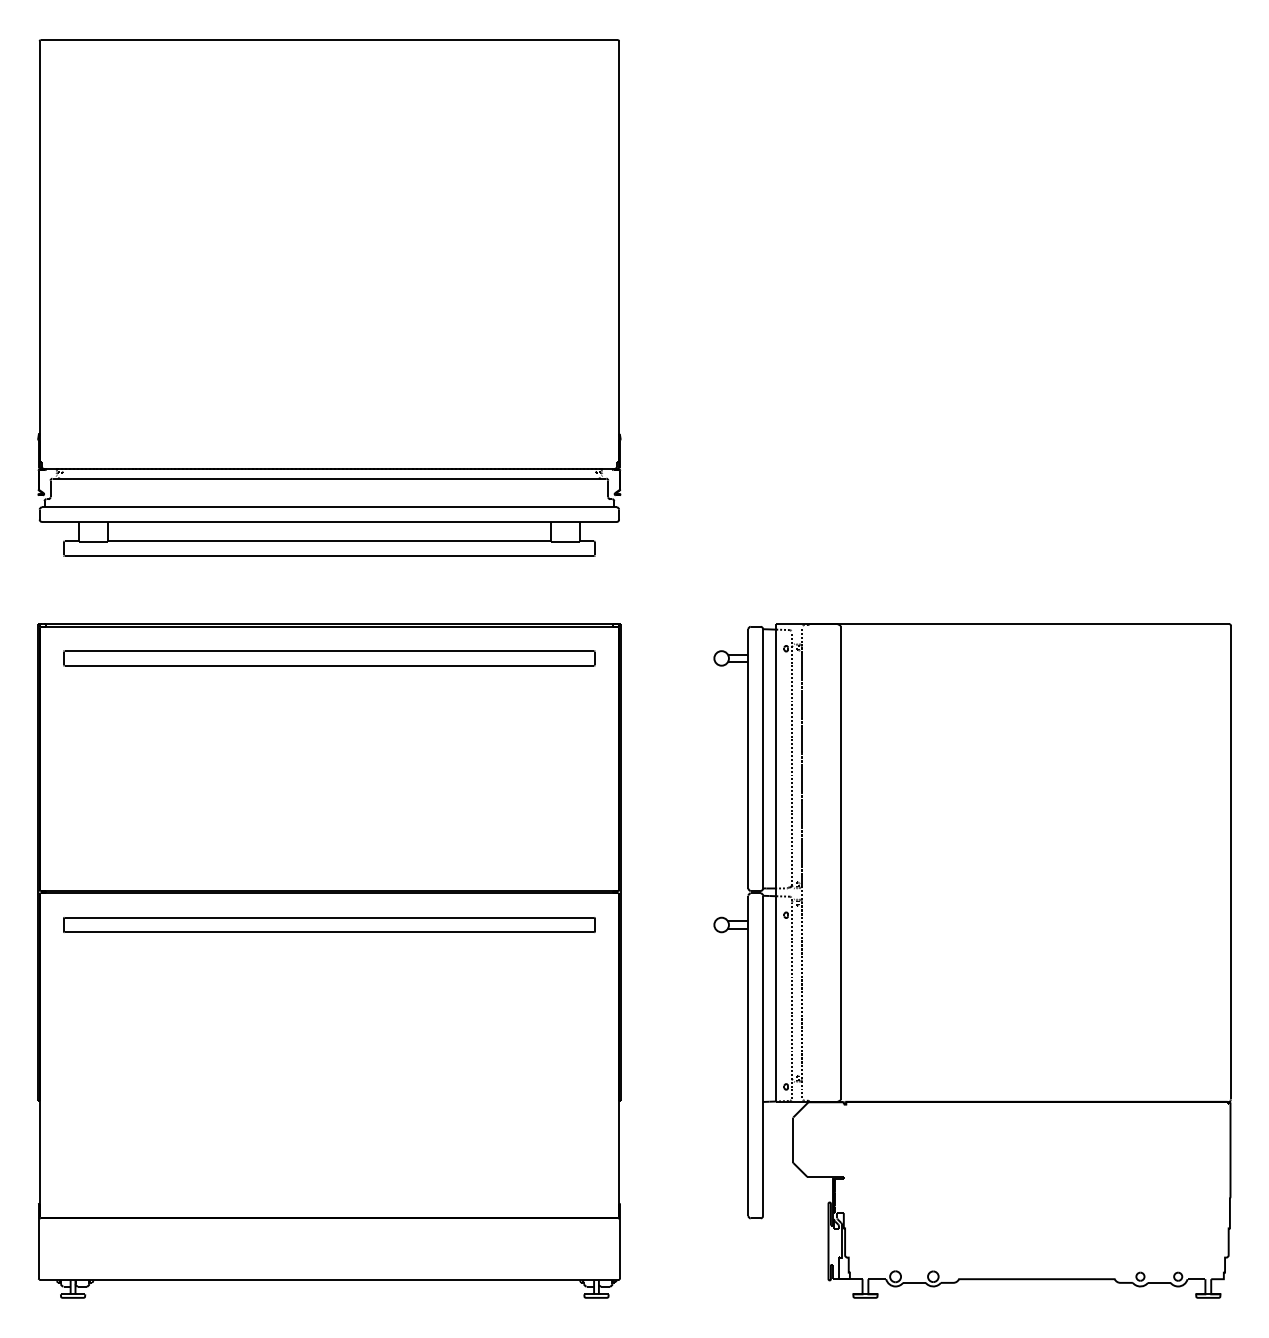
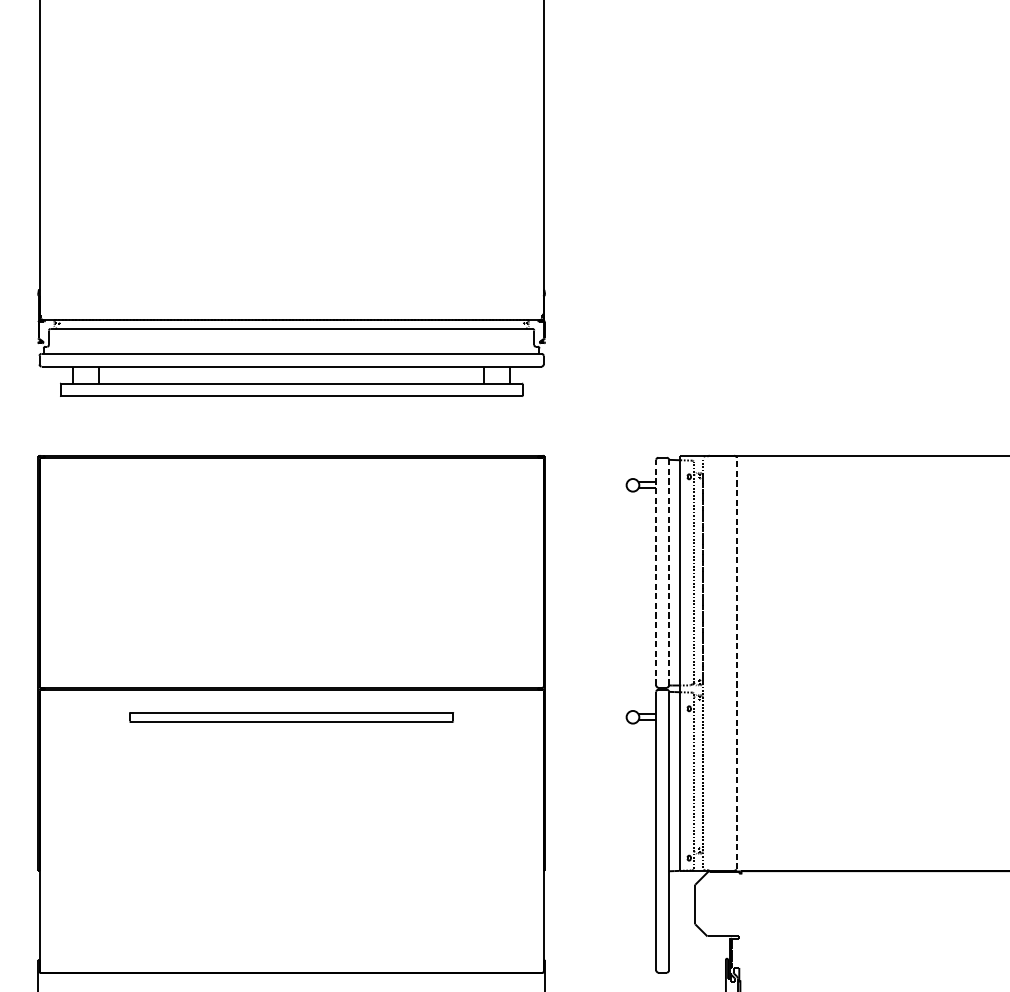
part: (329, 658) -> (291, 485), removed
line: (748, 758) -> (656, 572), solid -> dashed
line: (763, 758) -> (669, 572), solid -> dashed
line: (840, 863) -> (736, 663), solid -> dashed
part: (329, 924) -> (291, 716), size x0.7

